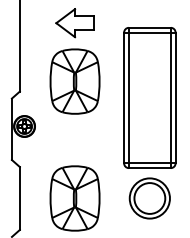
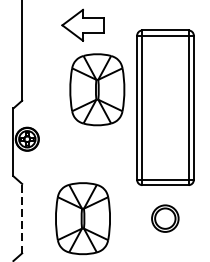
part: (74, 81) -> (96, 89), moved
line: (19, 198) -> (21, 218), solid -> dashed
part: (149, 198) -> (165, 218), size x0.6

